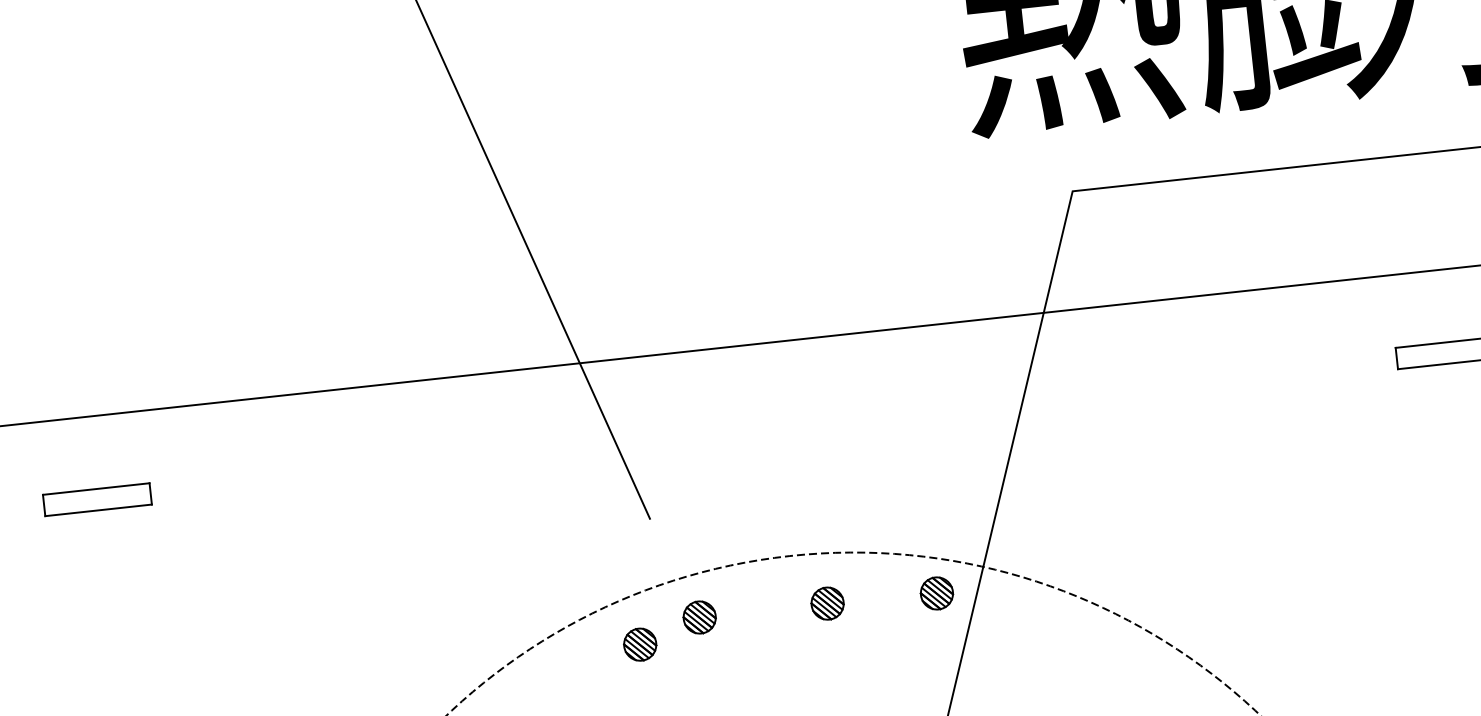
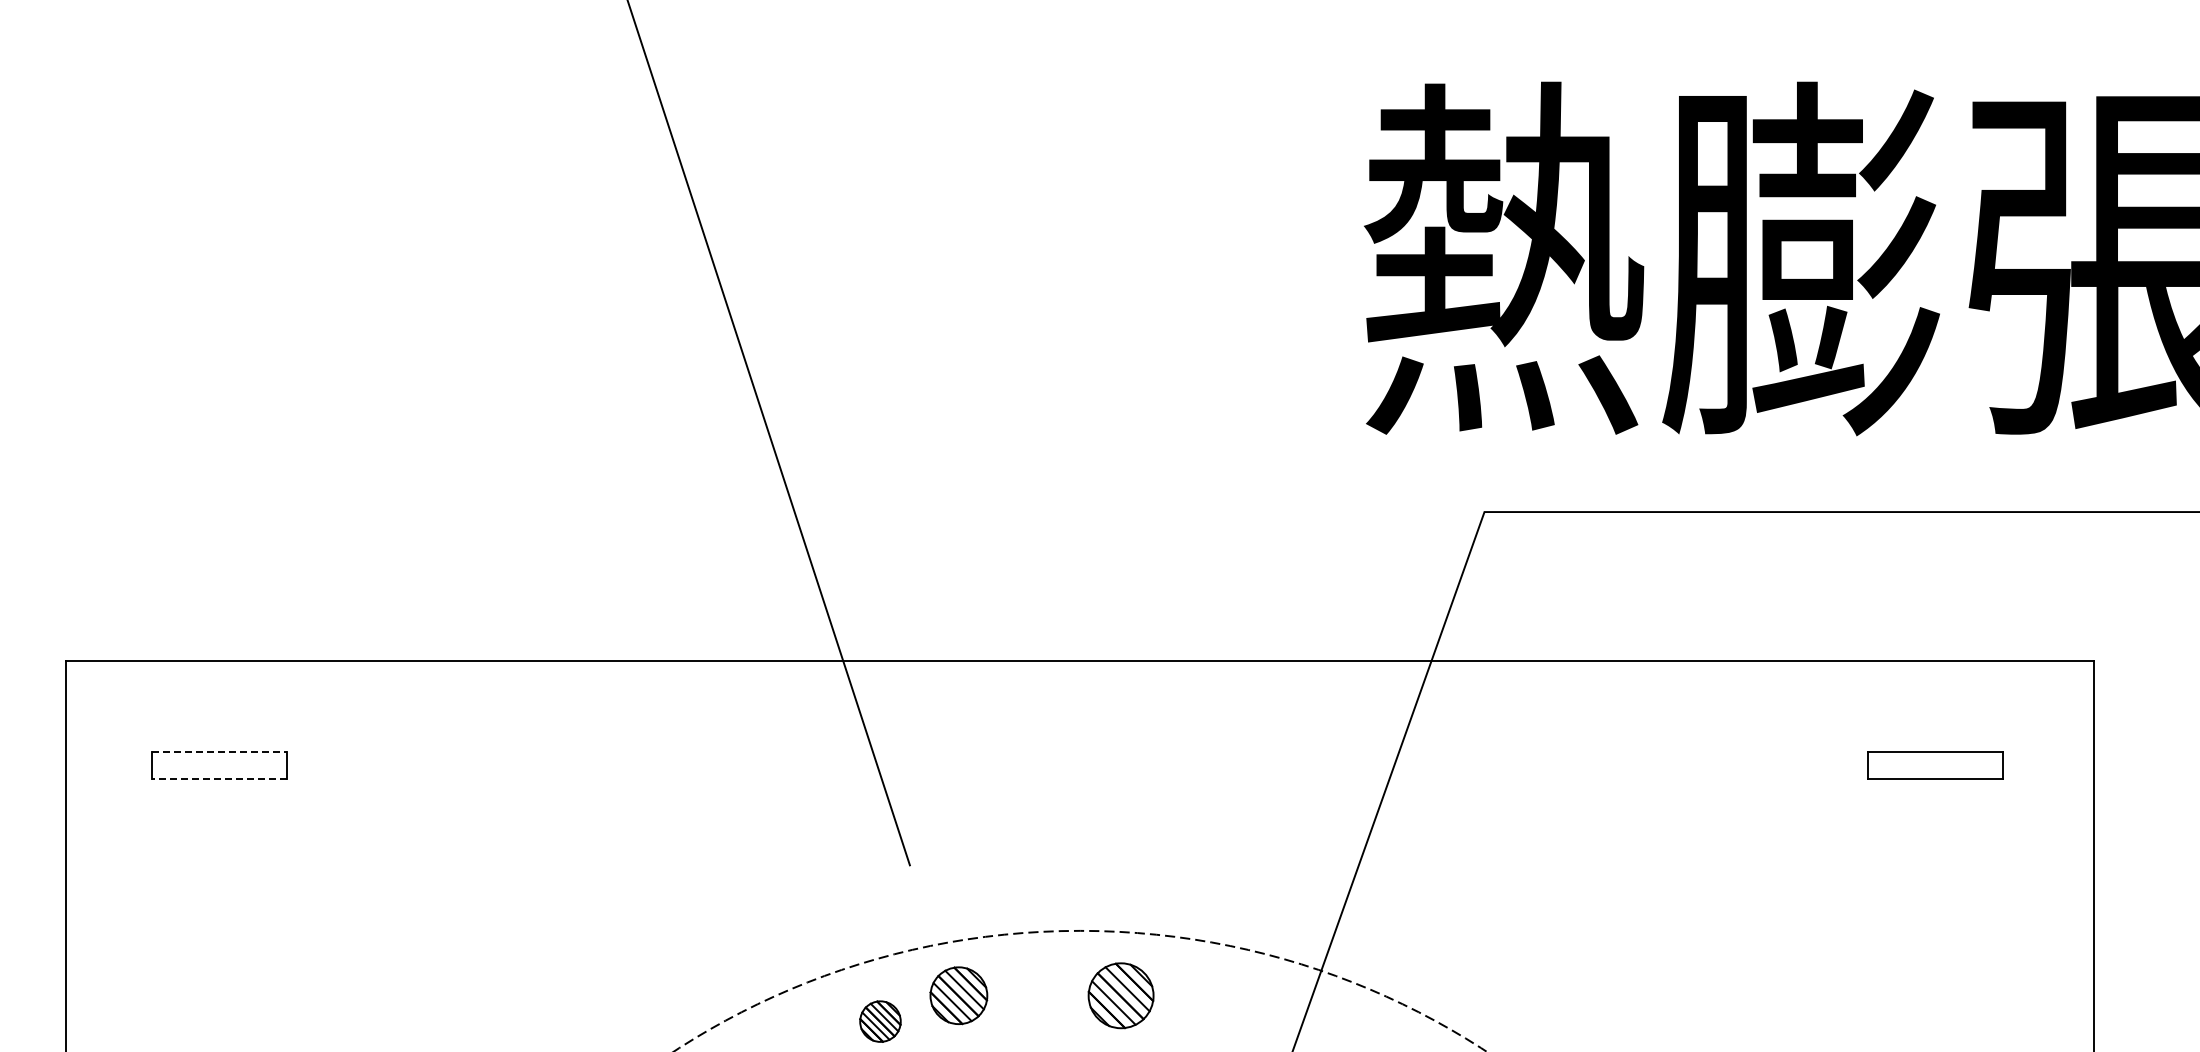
line: (96, 489) -> (219, 752), solid -> dashed
line: (98, 510) -> (219, 779), solid -> dashed
part: (936, 593) -> (1259, 997), removed
part: (827, 603) -> (1120, 995), size x1.6
part: (699, 617) -> (958, 995), size x1.4

